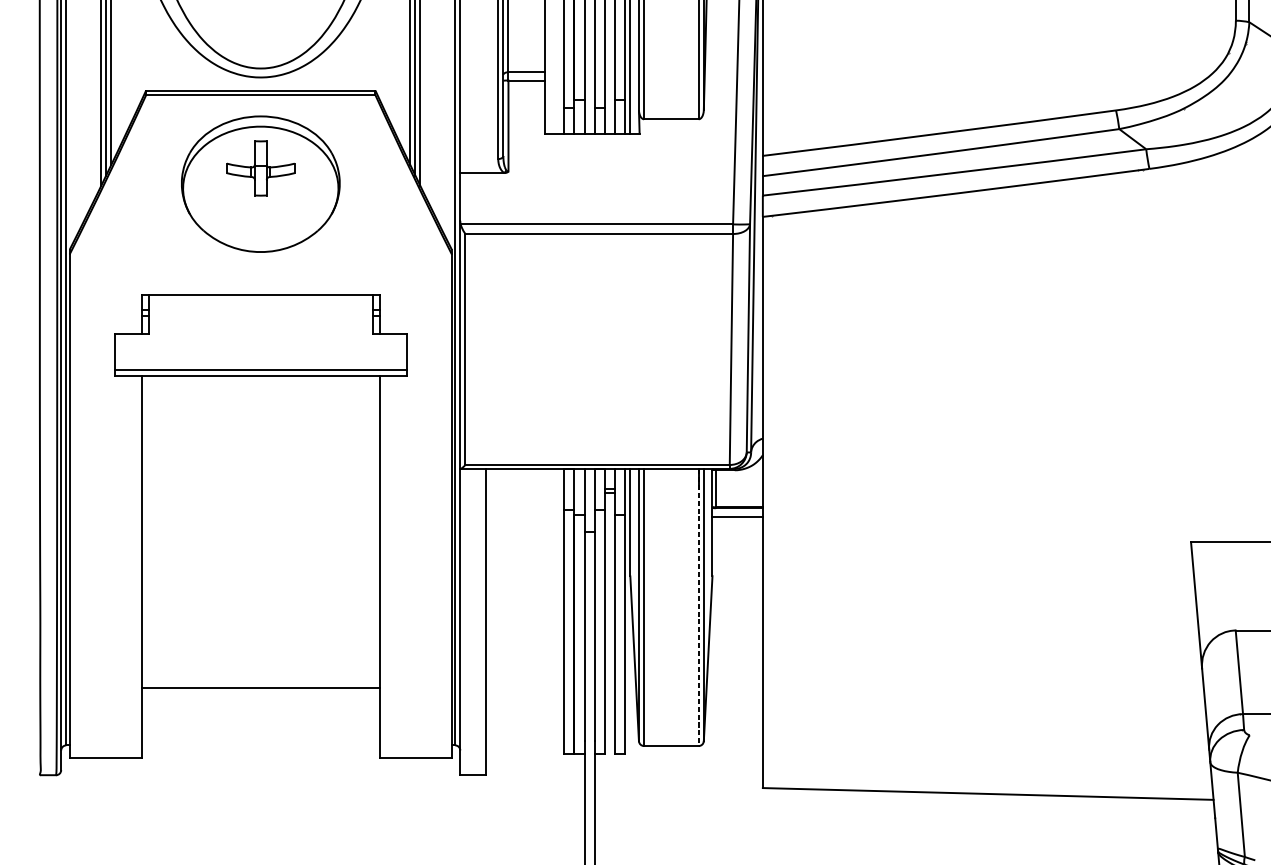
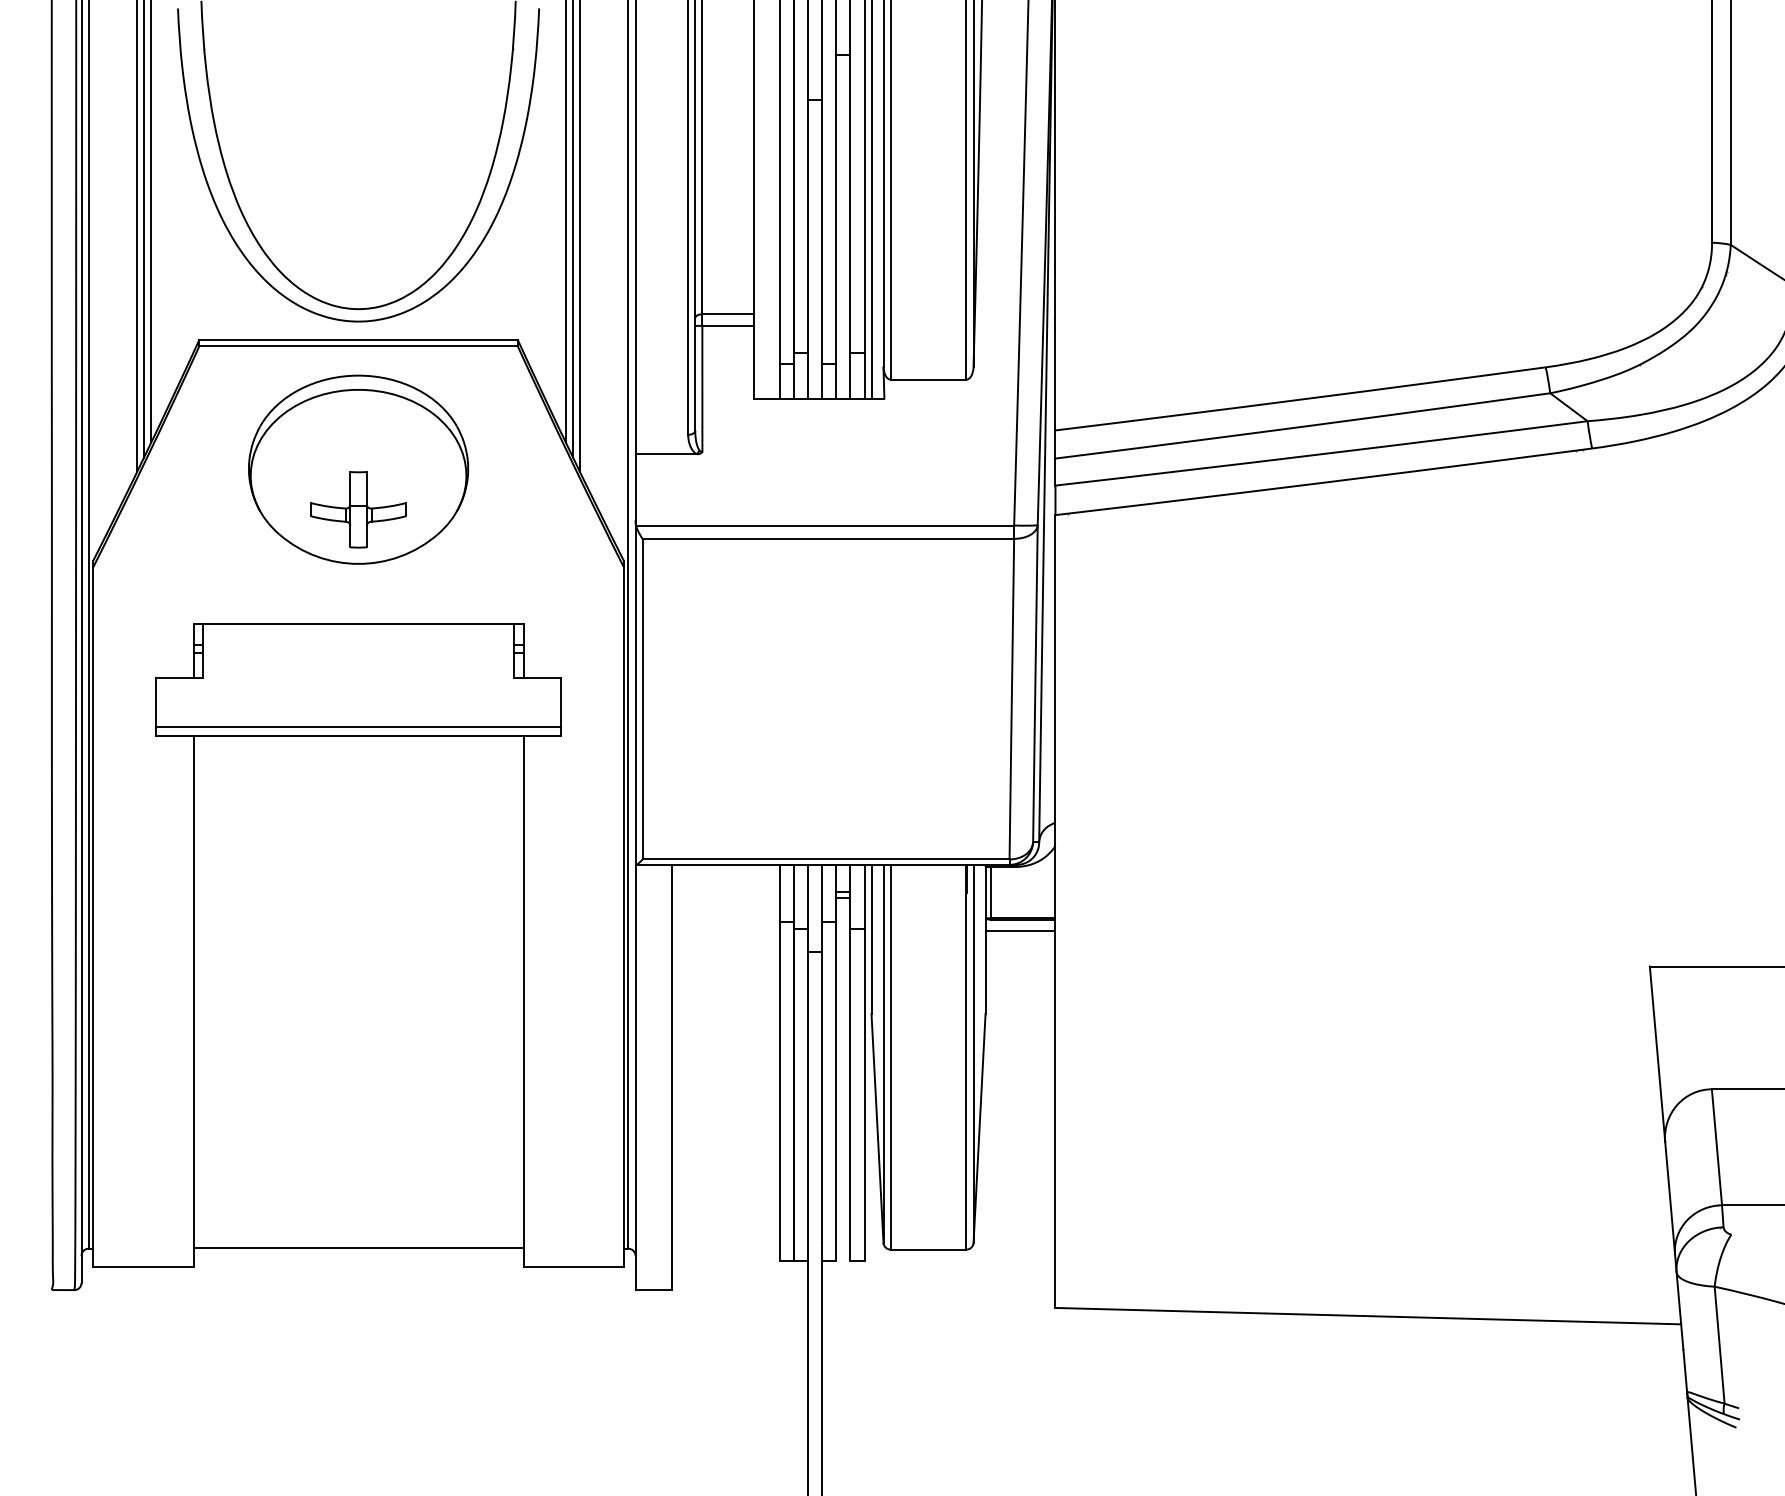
part: (260, 168) -> (358, 509), moved
line: (698, 607) -> (966, 1057), dashed -> solid
line: (260, 687) -> (358, 1247), moved

